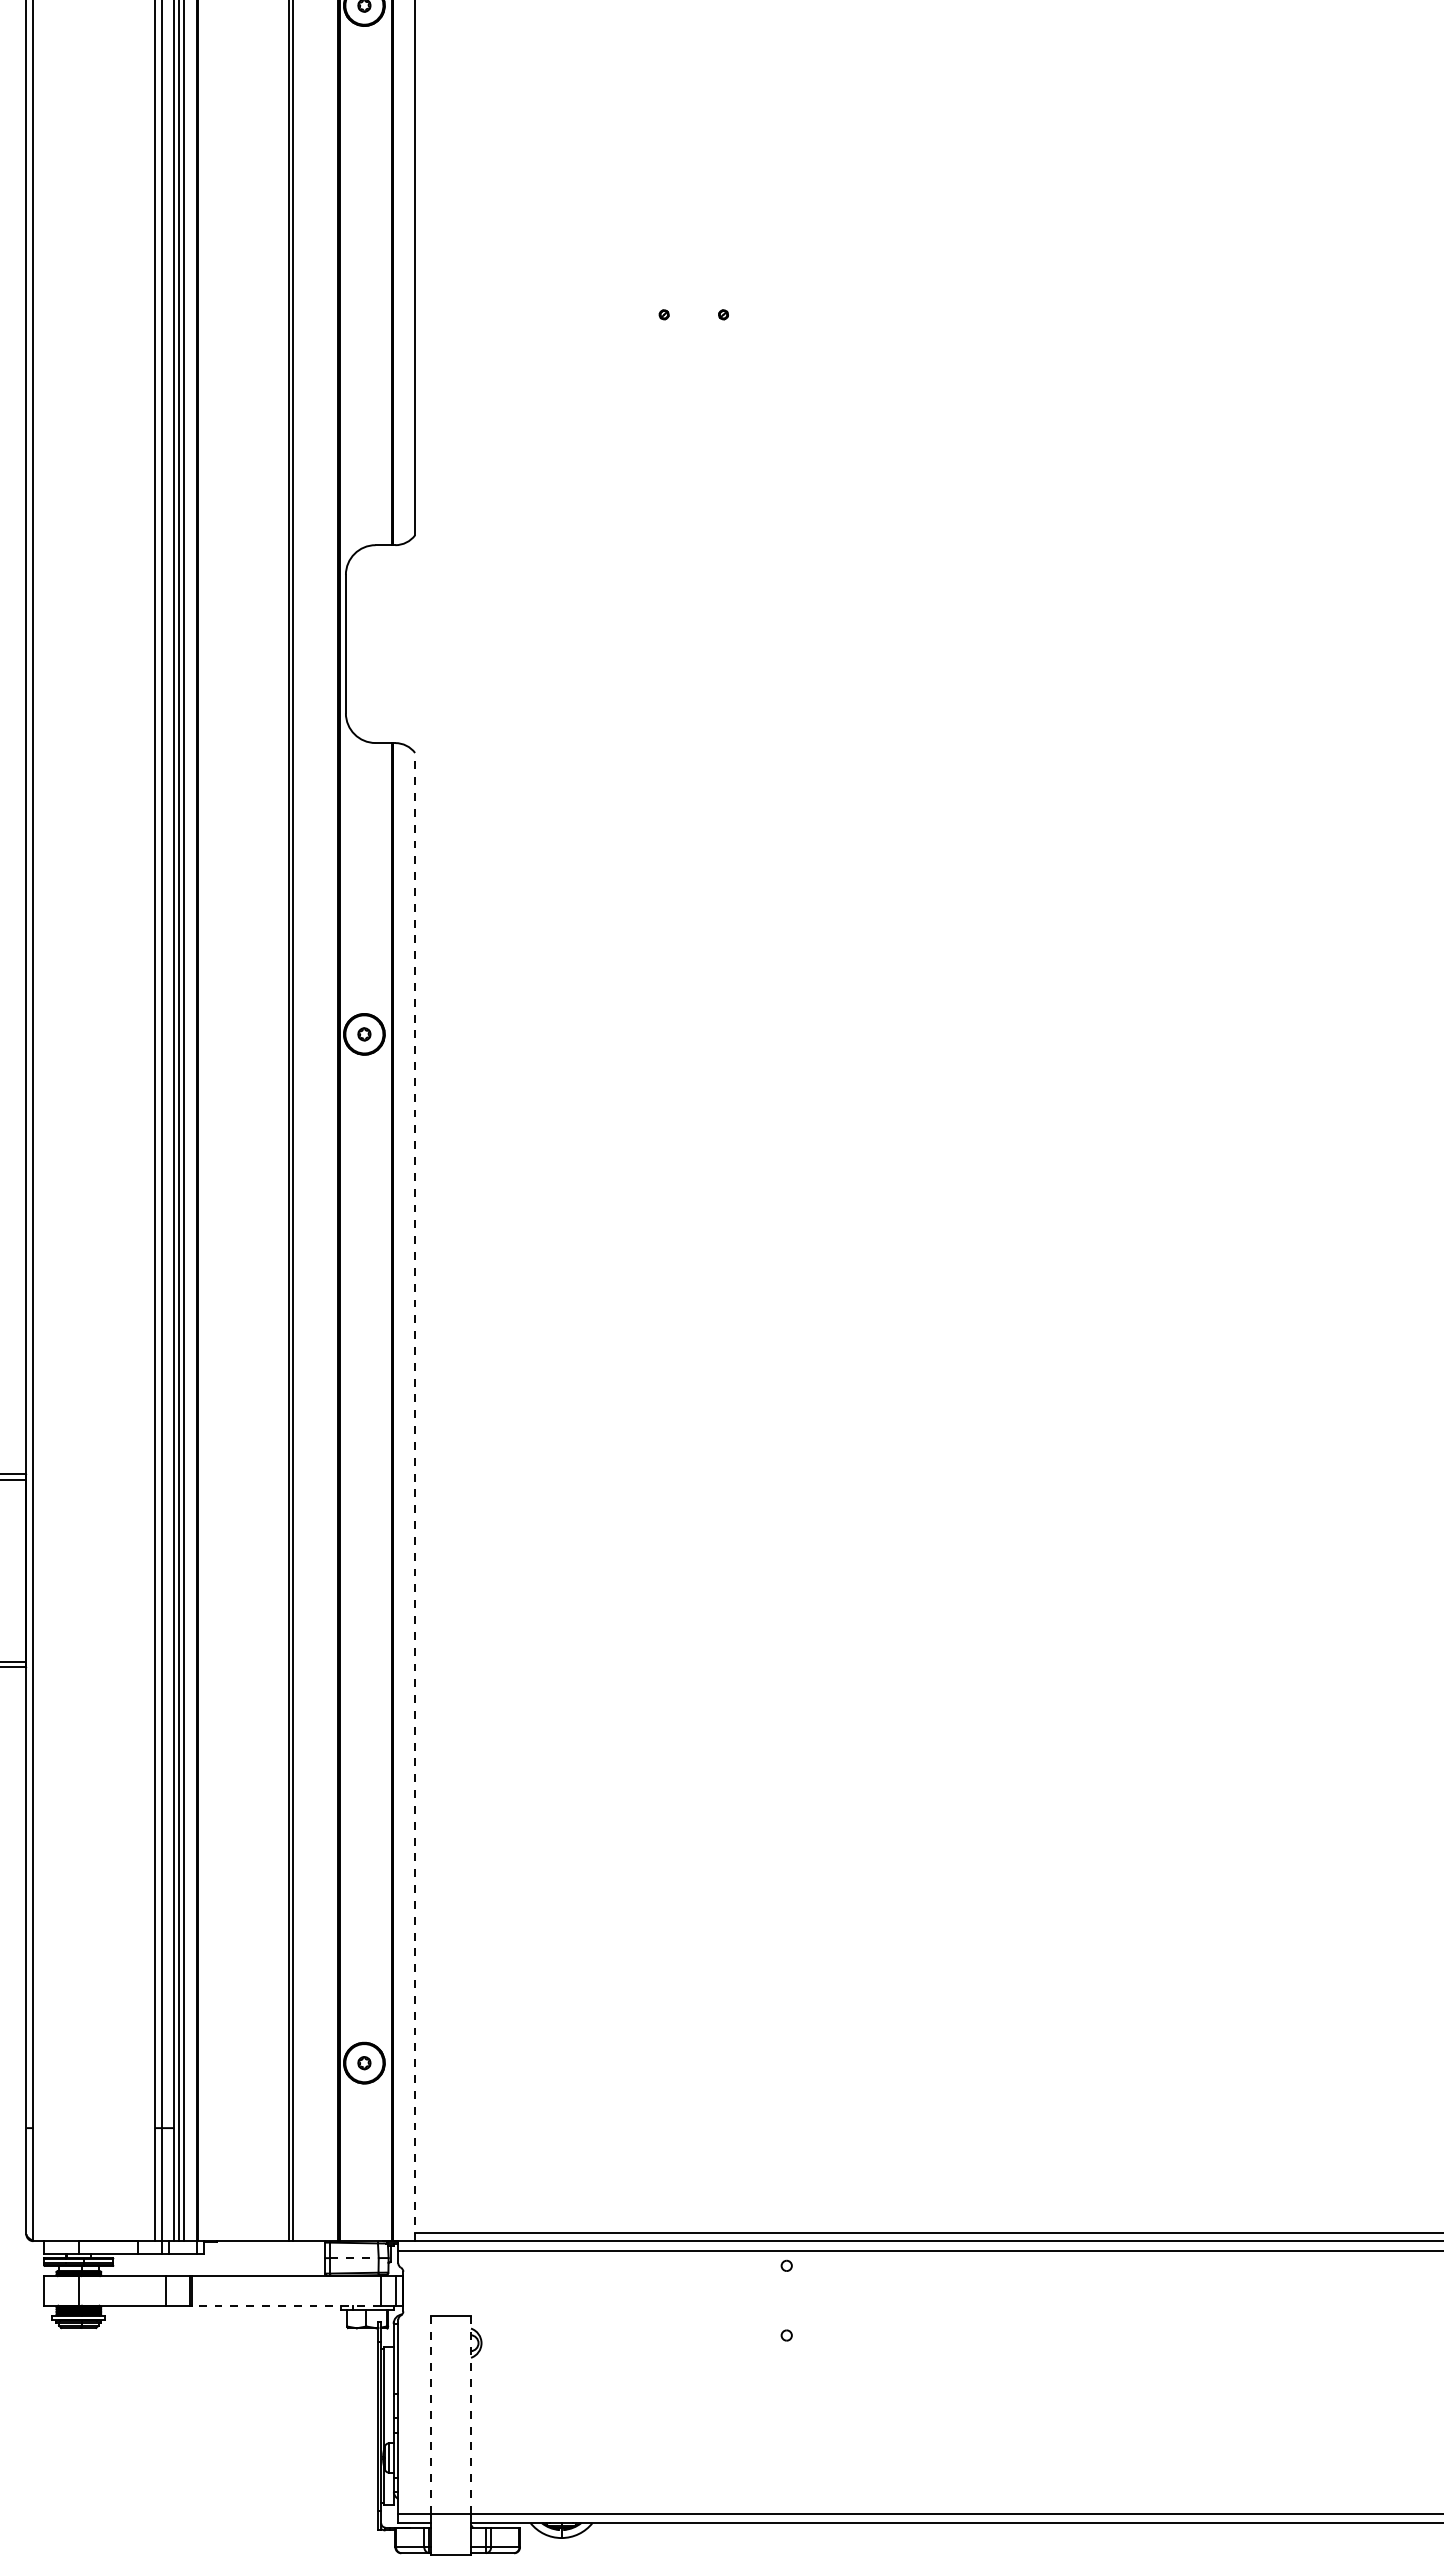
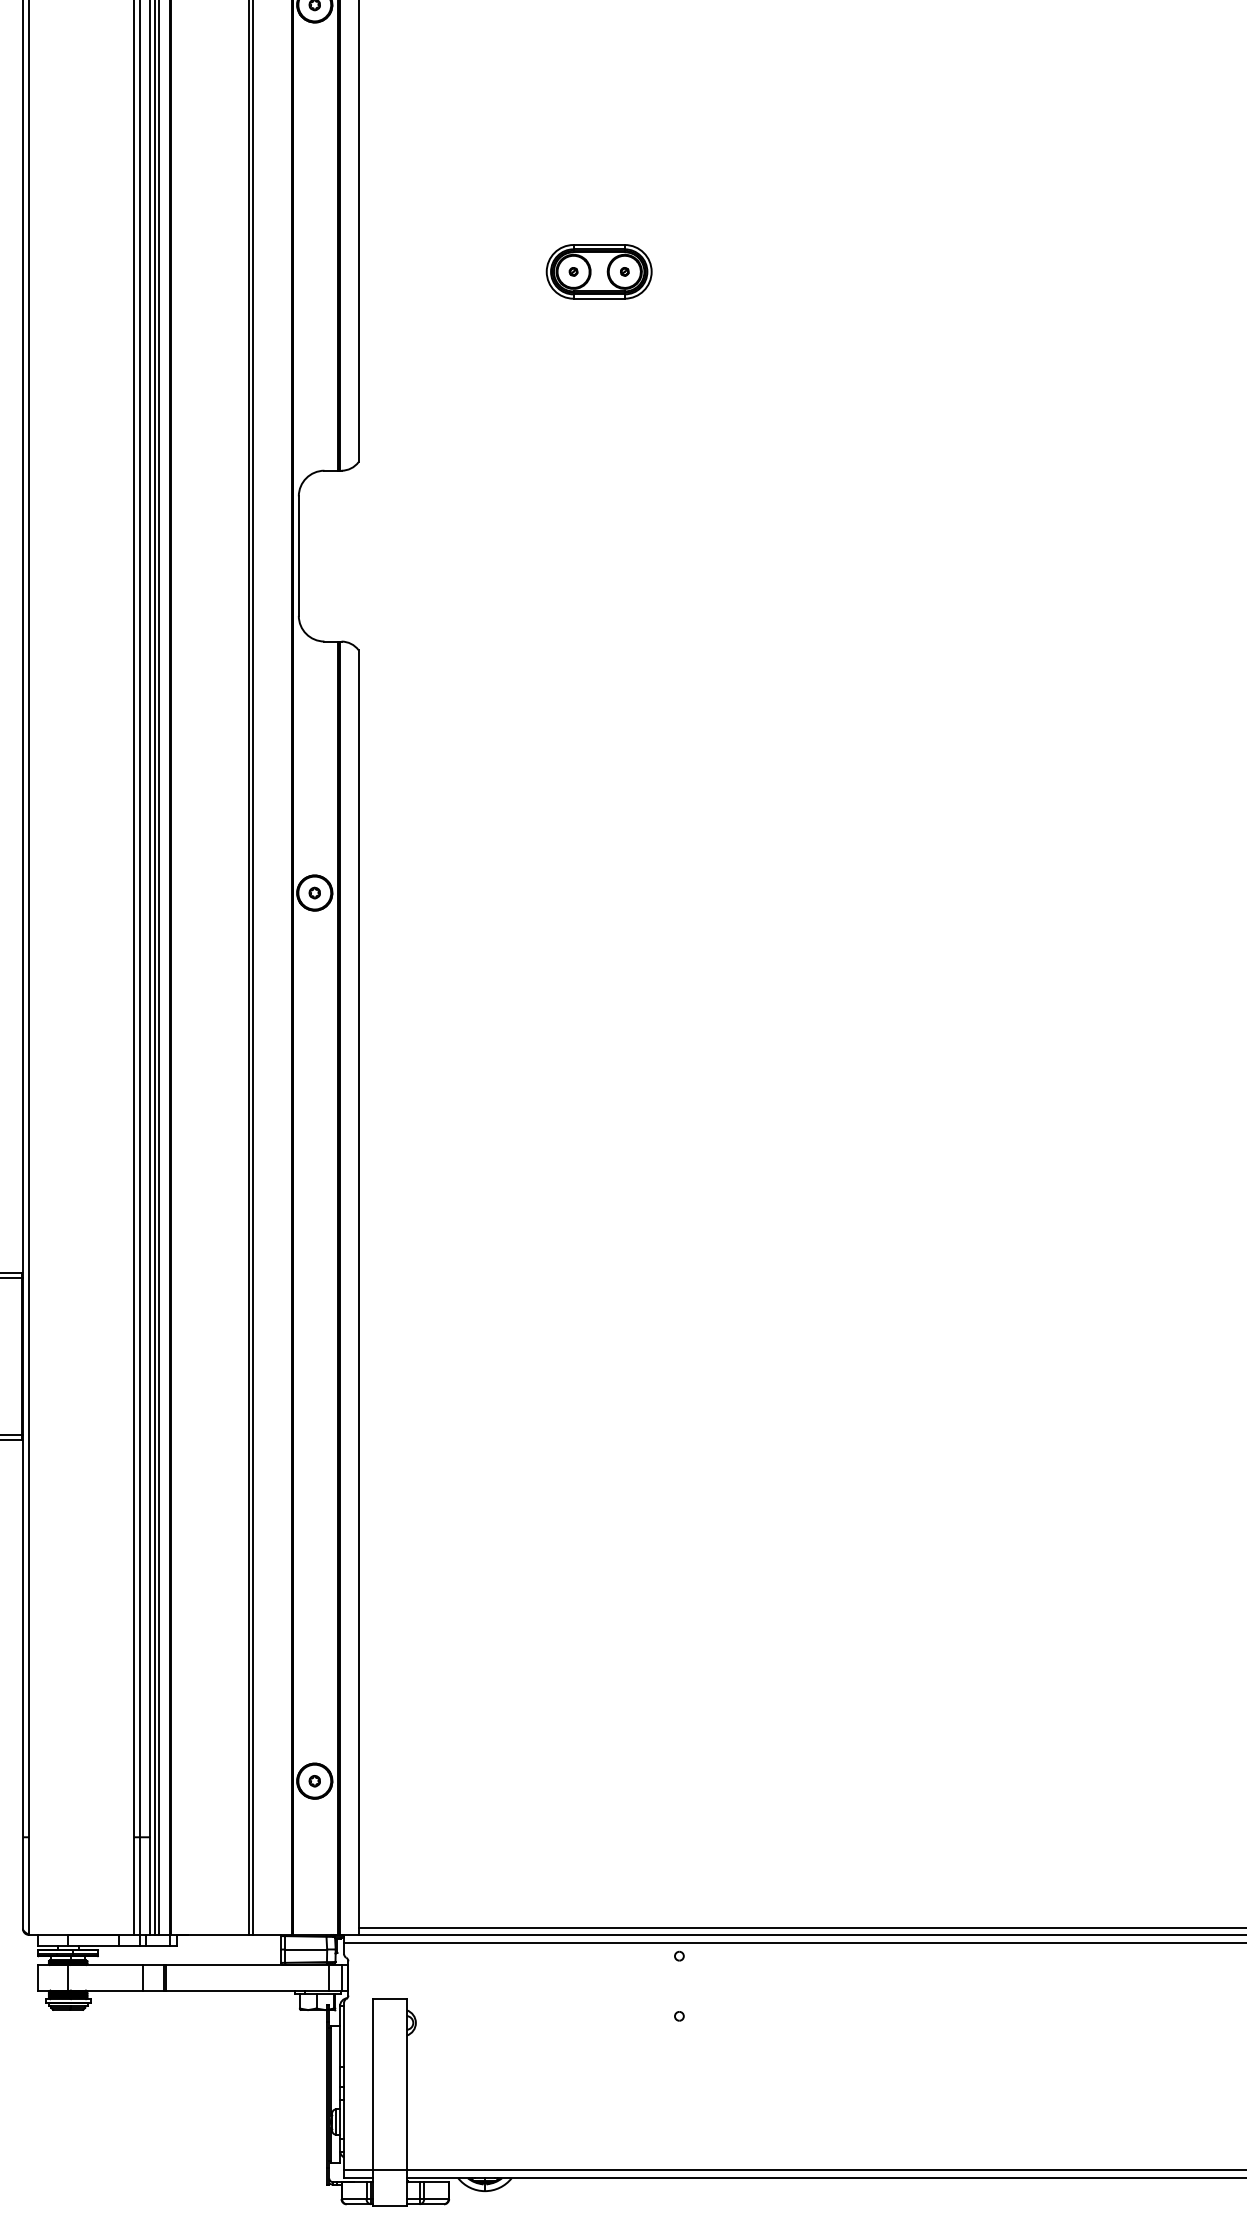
part: (693, 314) -> (598, 271), added
line: (415, 1496) -> (358, 1291), dashed -> solid
line: (355, 2258) -> (307, 1949), dashed -> solid
line: (285, 2305) -> (246, 1990), dashed -> solid
line: (431, 2414) -> (372, 2084), dashed -> solid
line: (471, 2414) -> (407, 2084), dashed -> solid

